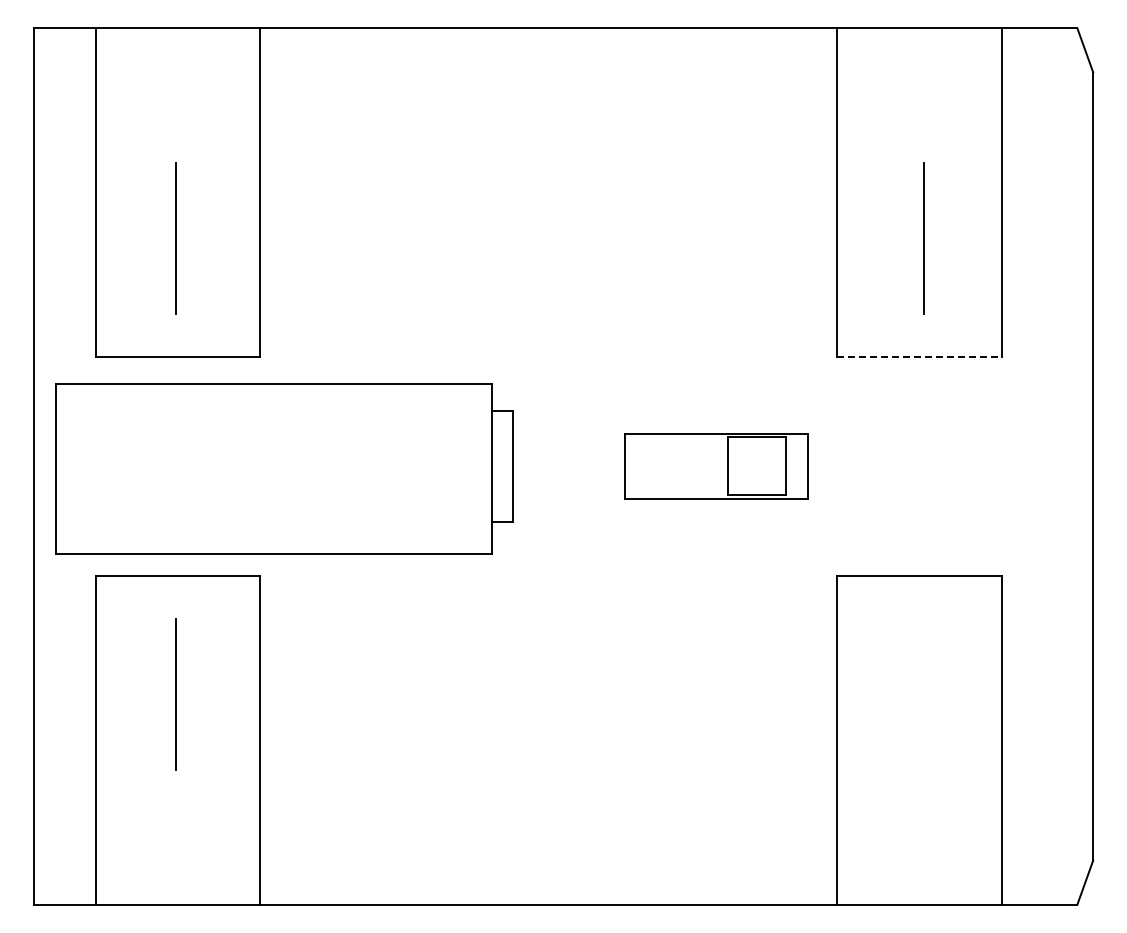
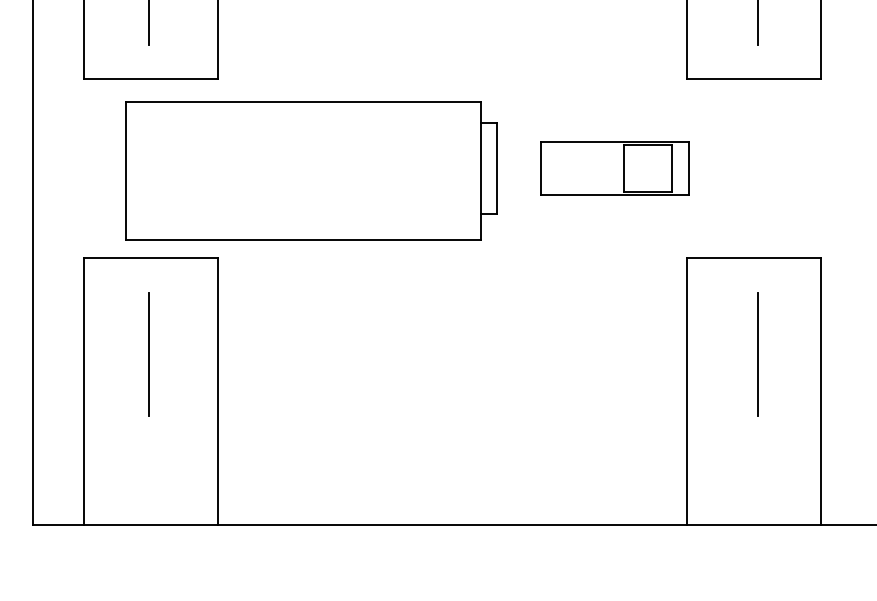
line: (920, 356) -> (754, 79), dashed -> solid
part: (716, 466) -> (614, 168), moved
part: (284, 468) -> (311, 170), moved
line: (923, 694) -> (757, 354), added

